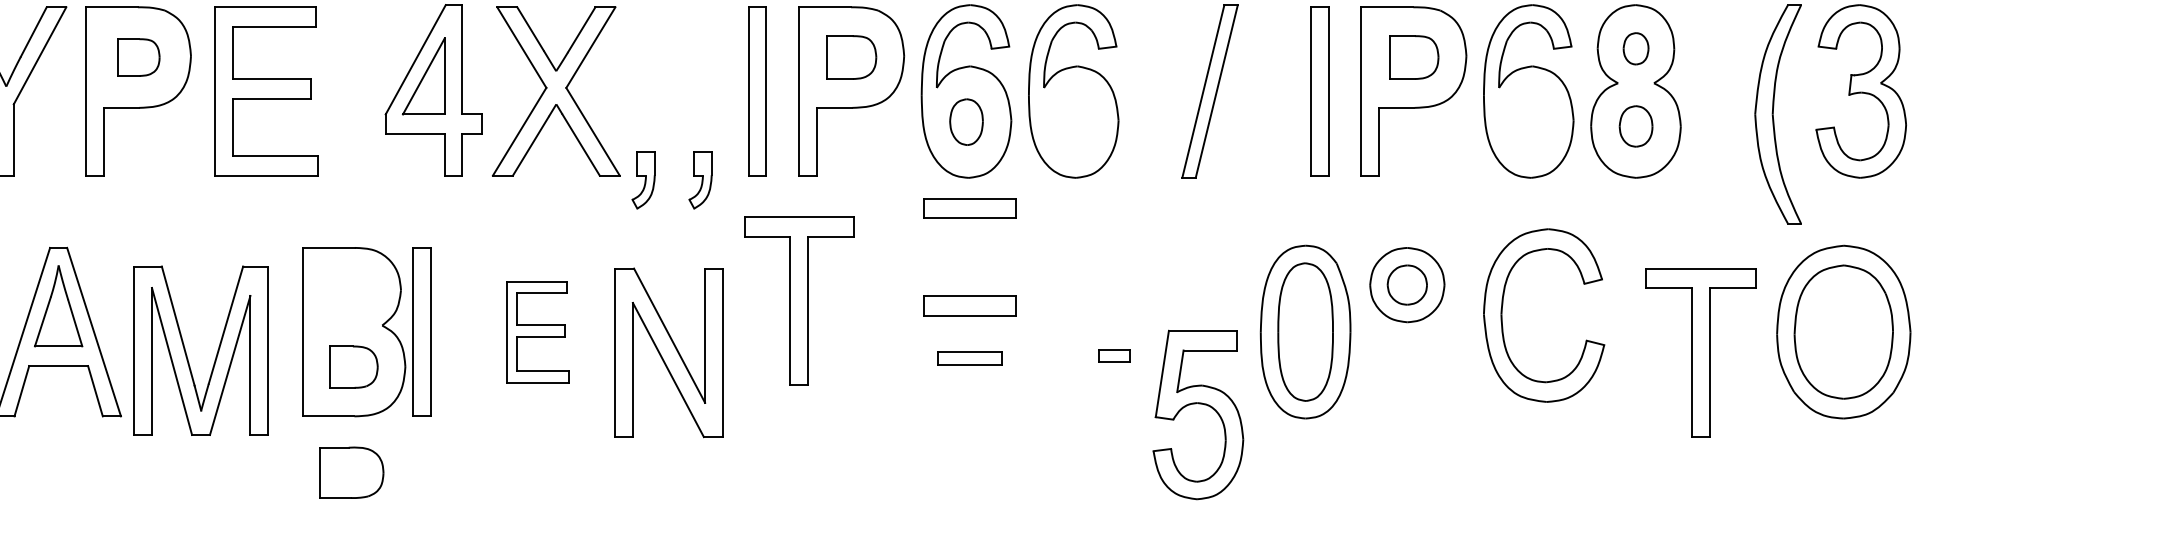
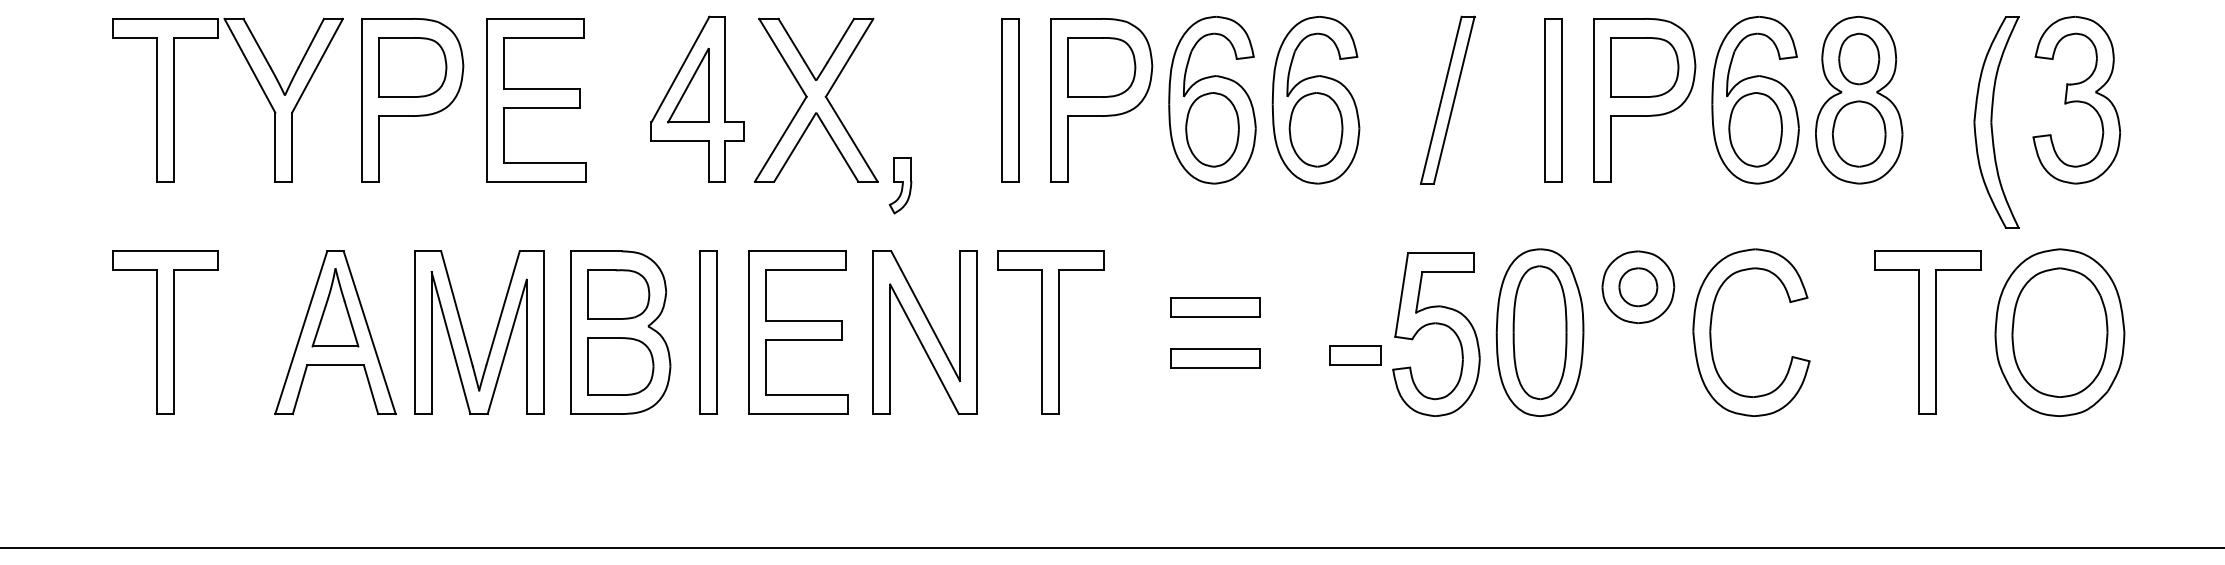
part: (1636, 48) -> (1859, 58), size x1.67
part: (138, 57) -> (412, 67), size x1.67
part: (851, 57) -> (1101, 67), size x1.43
part: (1413, 57) -> (1644, 67), size x1.43
part: (966, 121) -> (1212, 129), size x1.67
part: (1073, 121) -> (1315, 129), added
part: (1528, 121) -> (1755, 129), added
part: (1636, 125) -> (1859, 133), size x1.67
part: (700, 179) -> (955, 185), removed
part: (969, 208) -> (1215, 213), removed
part: (798, 300) -> (1050, 332), moved
part: (1502, 315) -> (1711, 332), moved
part: (421, 331) -> (708, 332), moved
part: (537, 331) -> (798, 332), size x1.67
part: (668, 352) -> (924, 332), moved
part: (1700, 352) -> (1927, 332), moved
part: (187, 353) -> (465, 335), moved
part: (1114, 355) -> (1355, 355), size x1.67
part: (969, 358) -> (1215, 358), size x1.43
part: (353, 367) -> (620, 366), size x1.43
part: (1198, 404) -> (1436, 324), moved
part: (351, 472) -> (618, 294), moved

